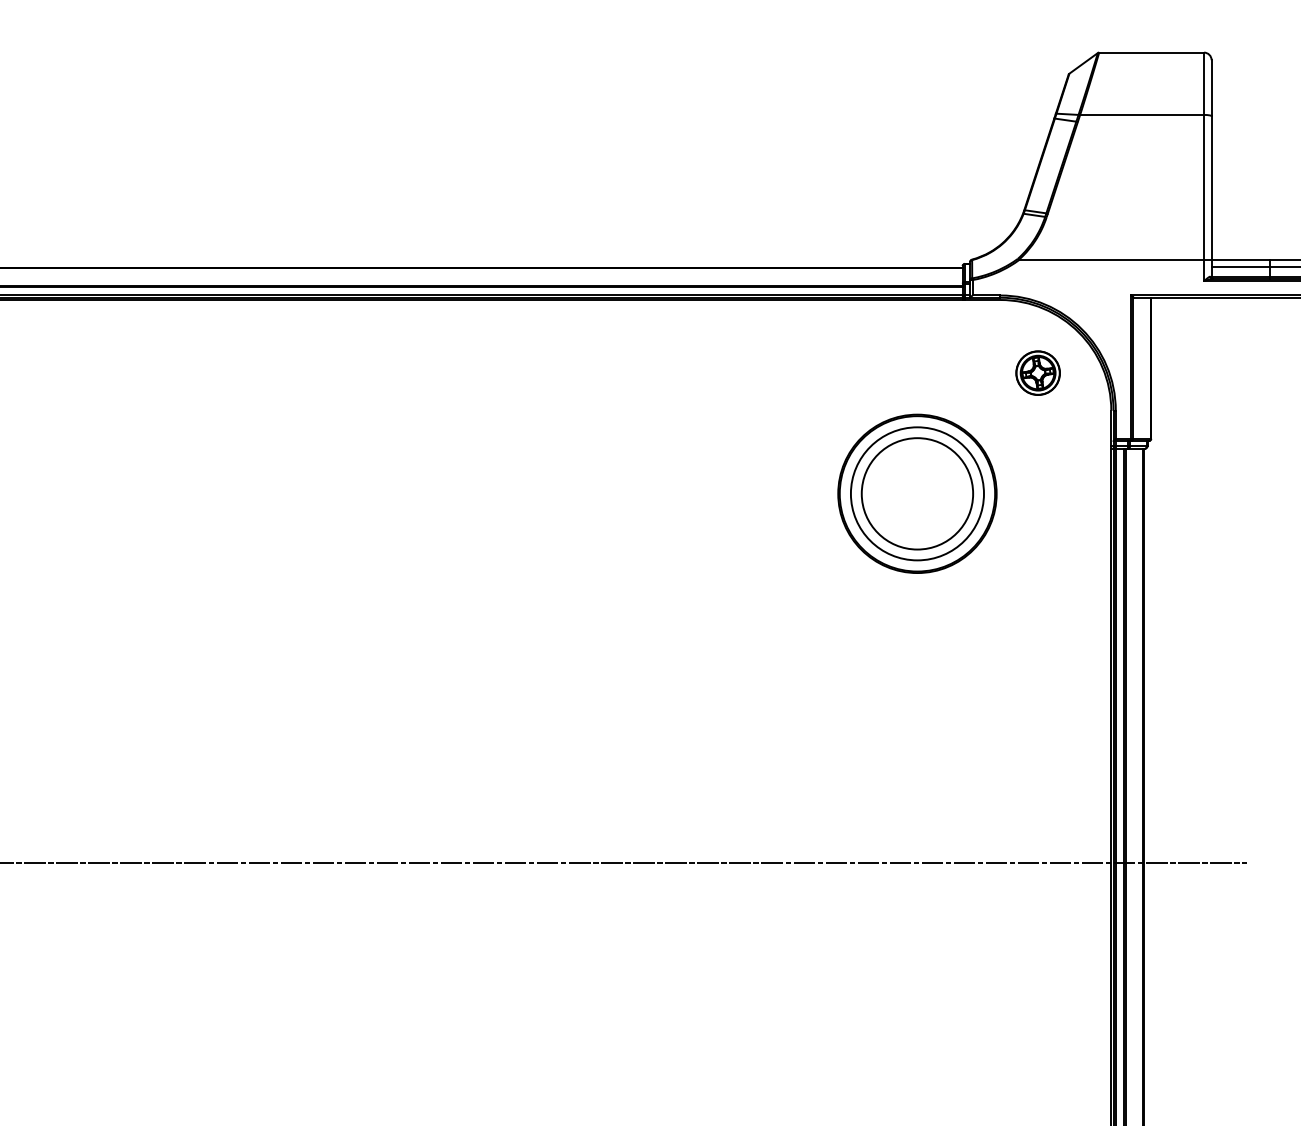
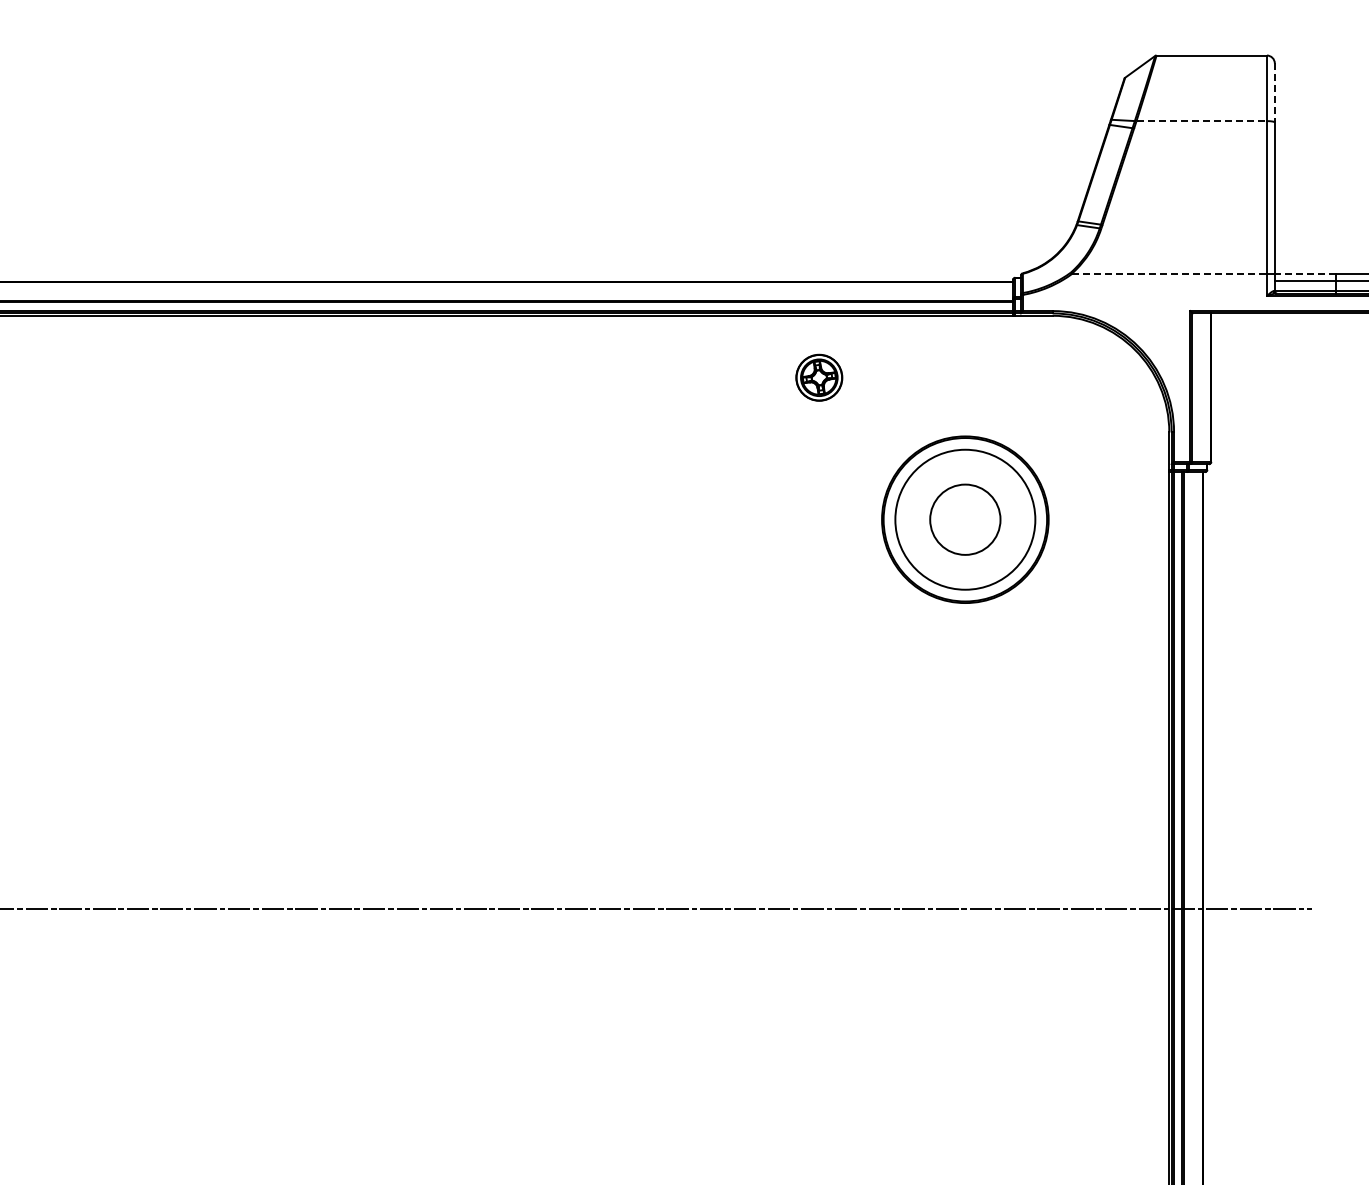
line: (1211, 87) -> (1274, 92), solid -> dashed
line: (1142, 115) -> (1202, 121), solid -> dashed
line: (1112, 259) -> (1170, 273), solid -> dashed
line: (1240, 259) -> (1305, 273), solid -> dashed
part: (1038, 372) -> (819, 377), moved
circle: (916, 493) -> (964, 519), size x0.6

